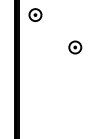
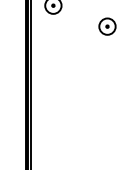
part: (75, 47) -> (107, 26), moved

